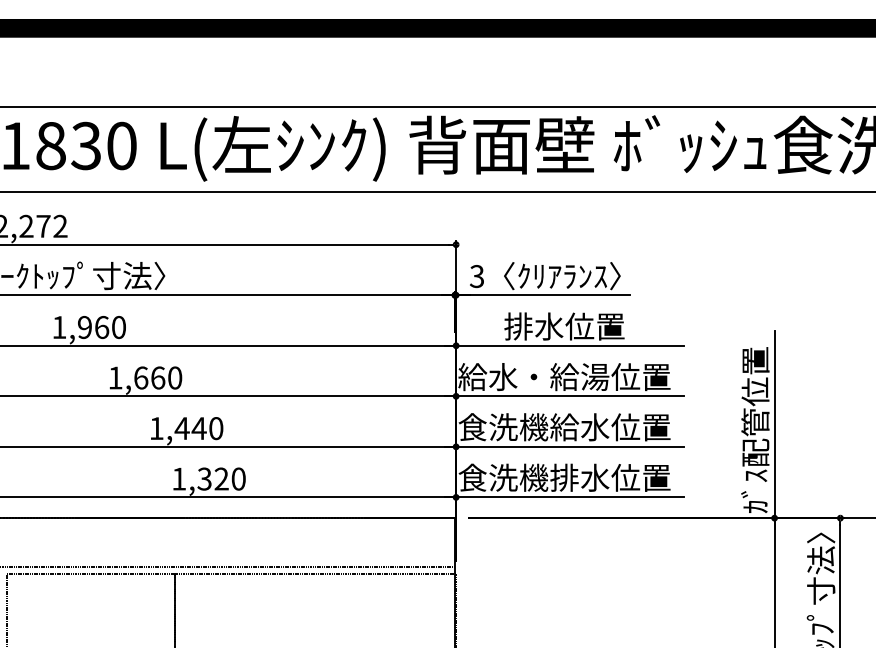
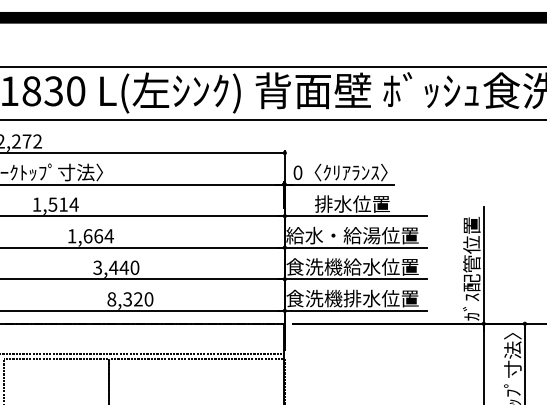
text: (476, 275) -> (297, 172), 3 -> 0
text: (101, 327) -> (63, 204), 1,960 -> 1,514
text: (173, 378) -> (108, 236), 1,660 -> 1,664
text: (156, 428) -> (97, 267), 1,440 -> 3,440
text: (178, 479) -> (111, 299), 1,320 -> 8,320

